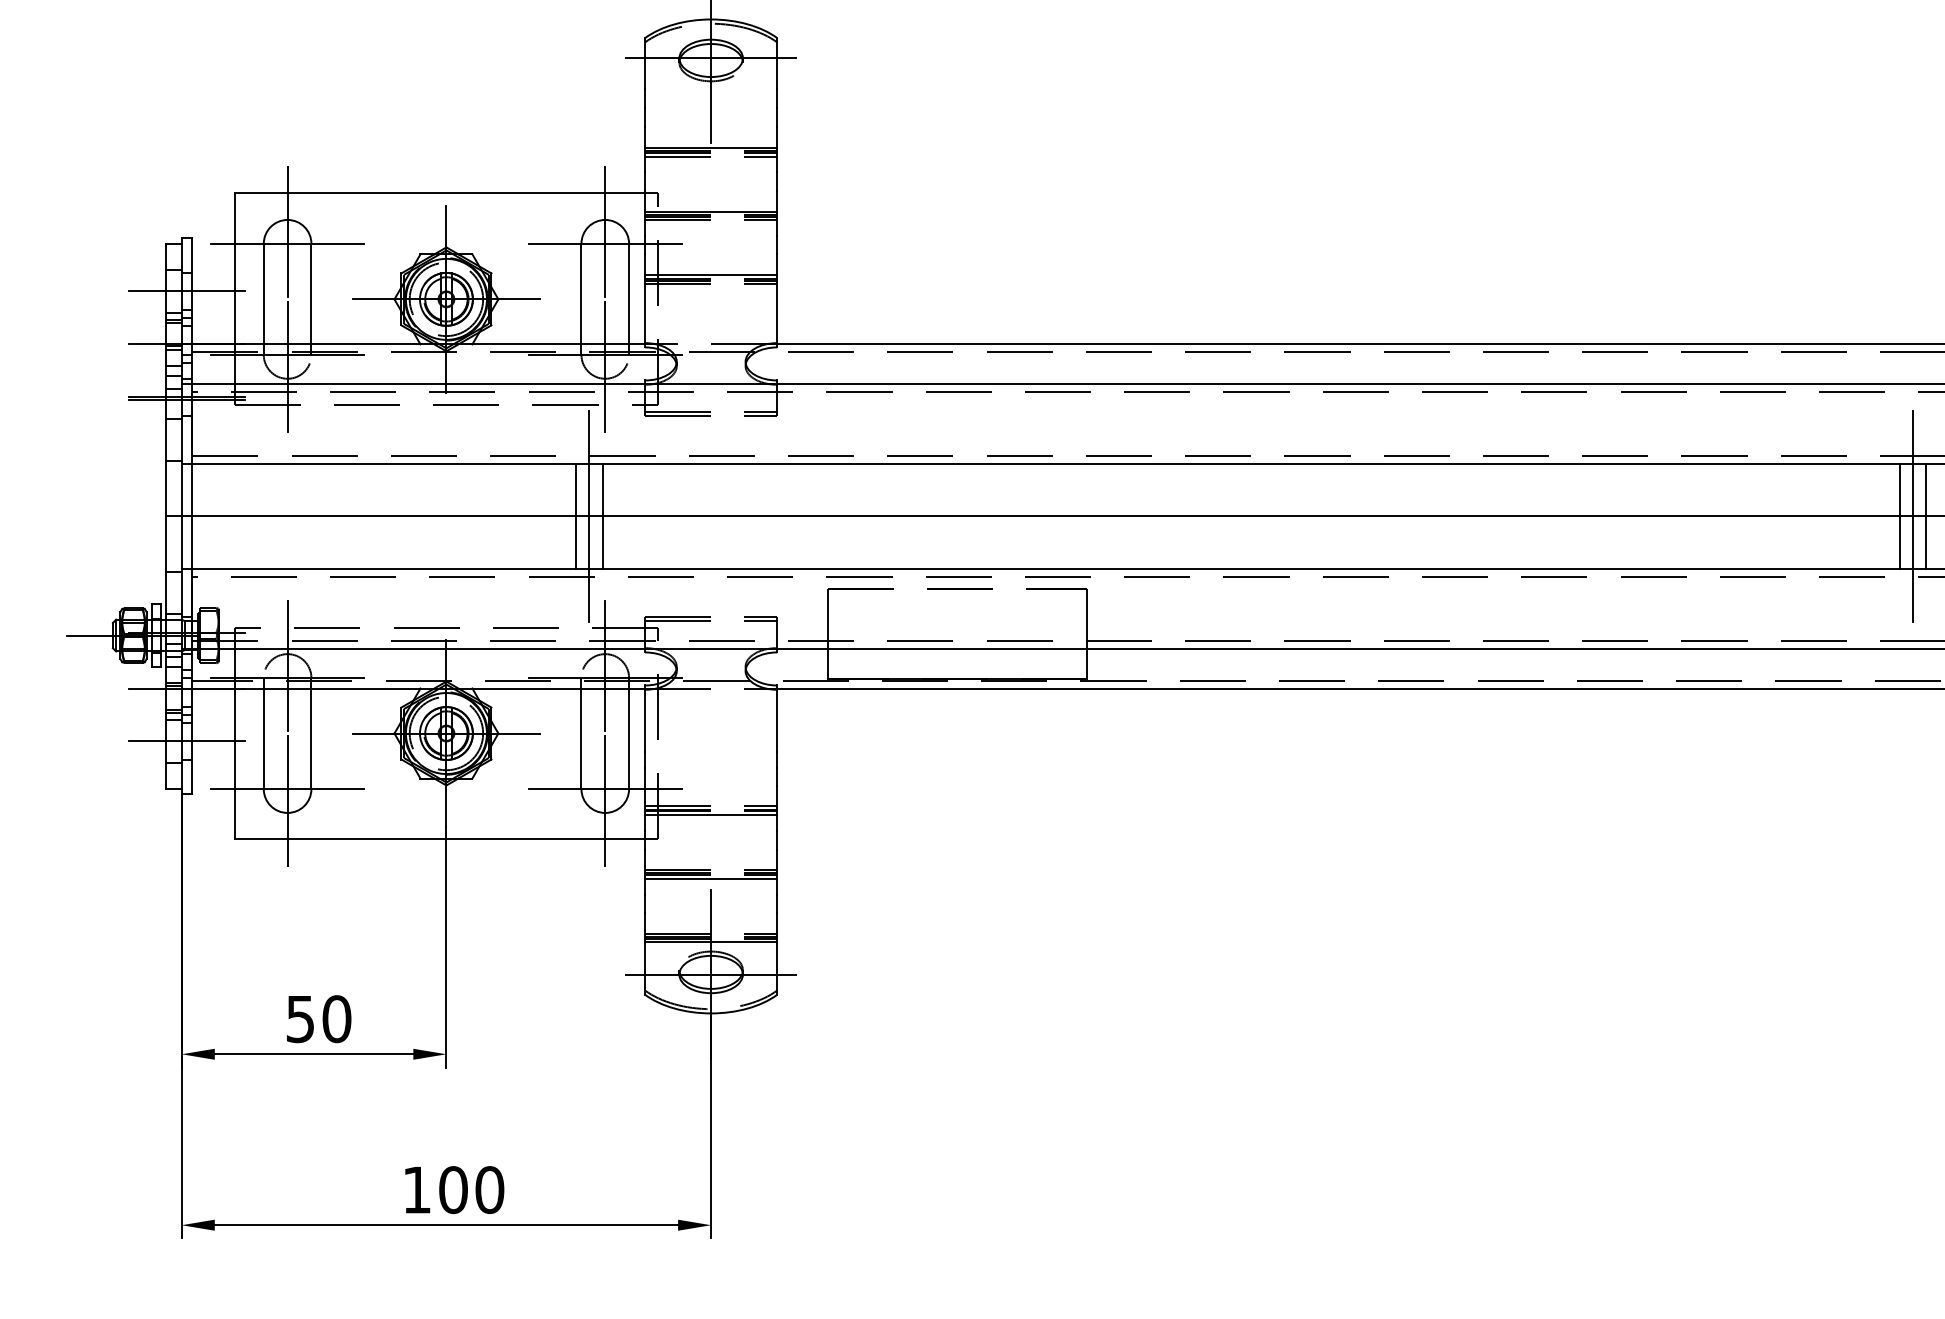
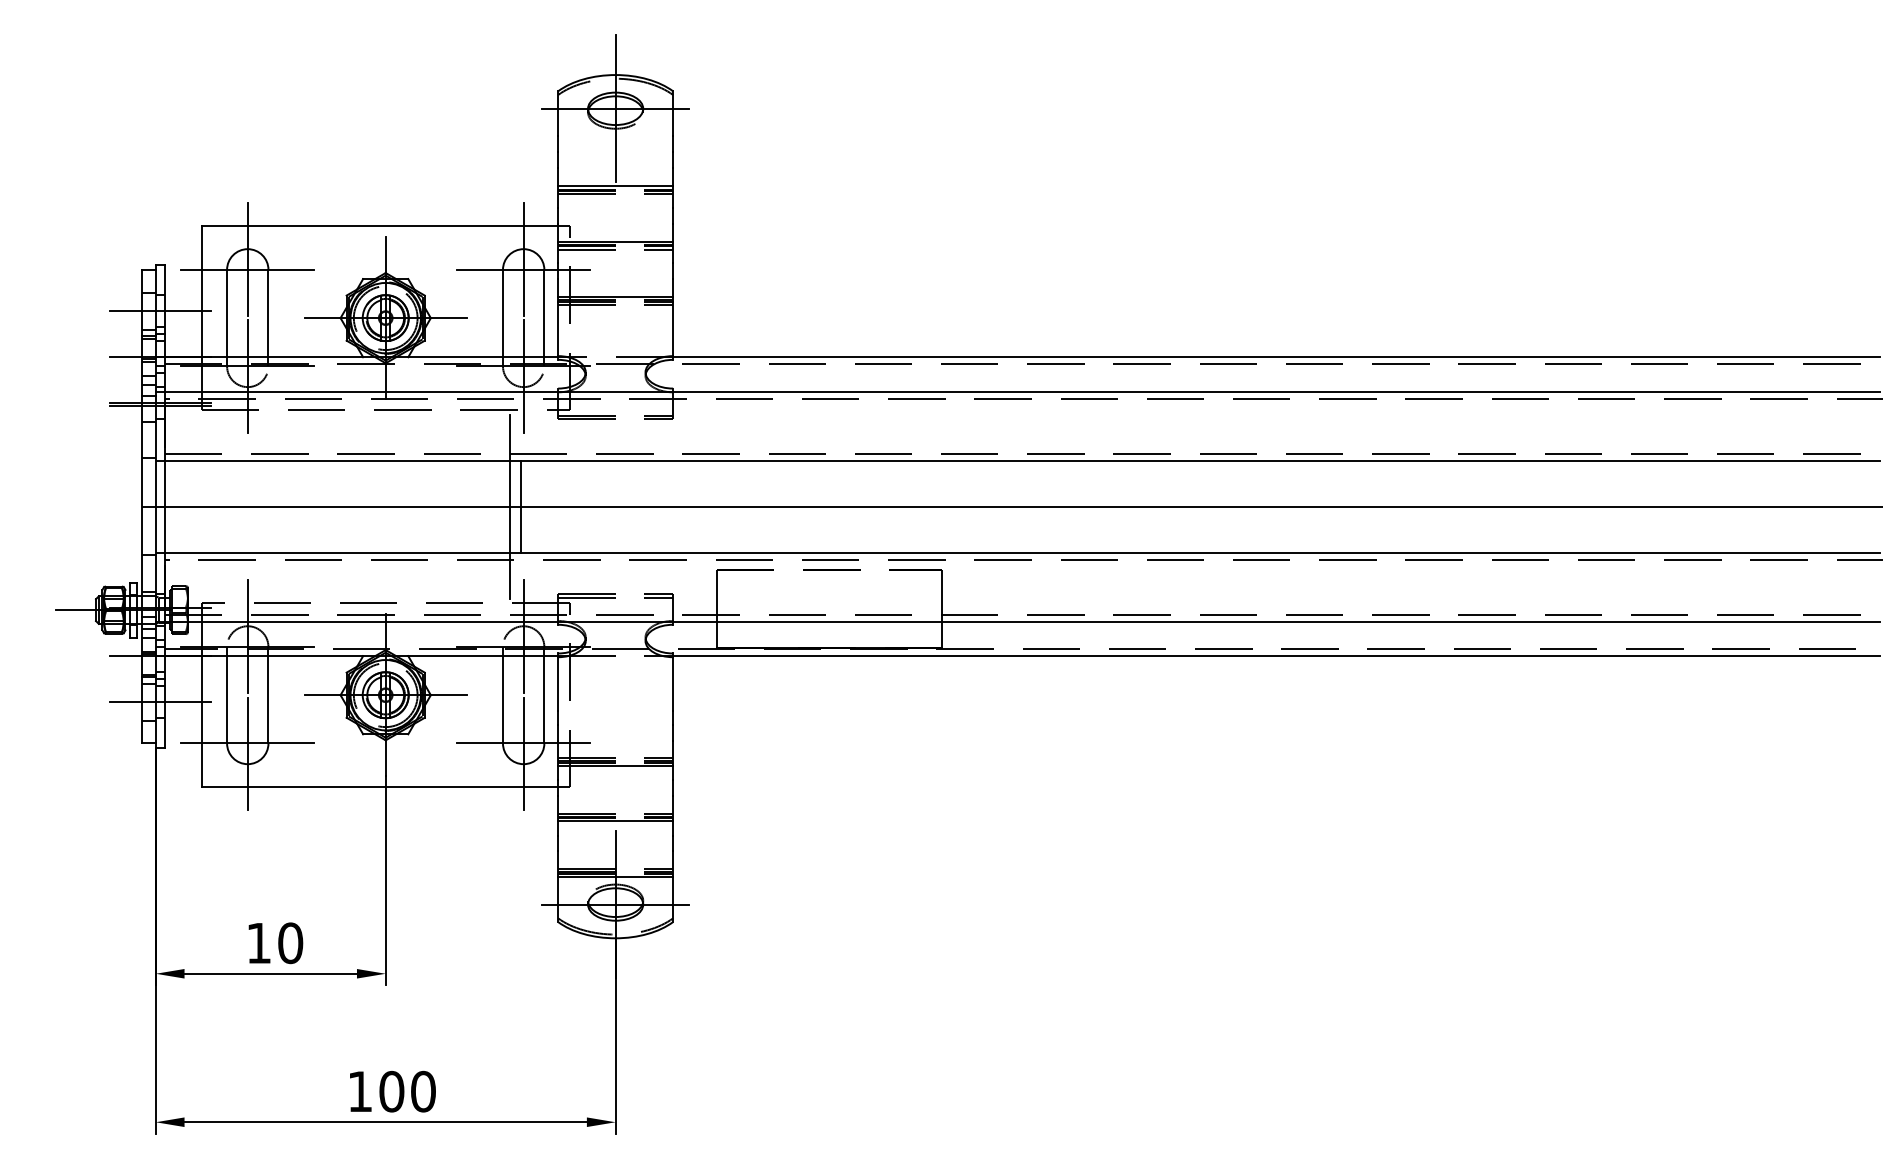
line: (576, 516) -> (498, 506), removed
line: (1899, 516) -> (1647, 506), removed
line: (1913, 516) -> (1659, 506), removed
line: (1925, 516) -> (1670, 506), removed
text: (299, 1019) -> (258, 943), 50 -> 10

